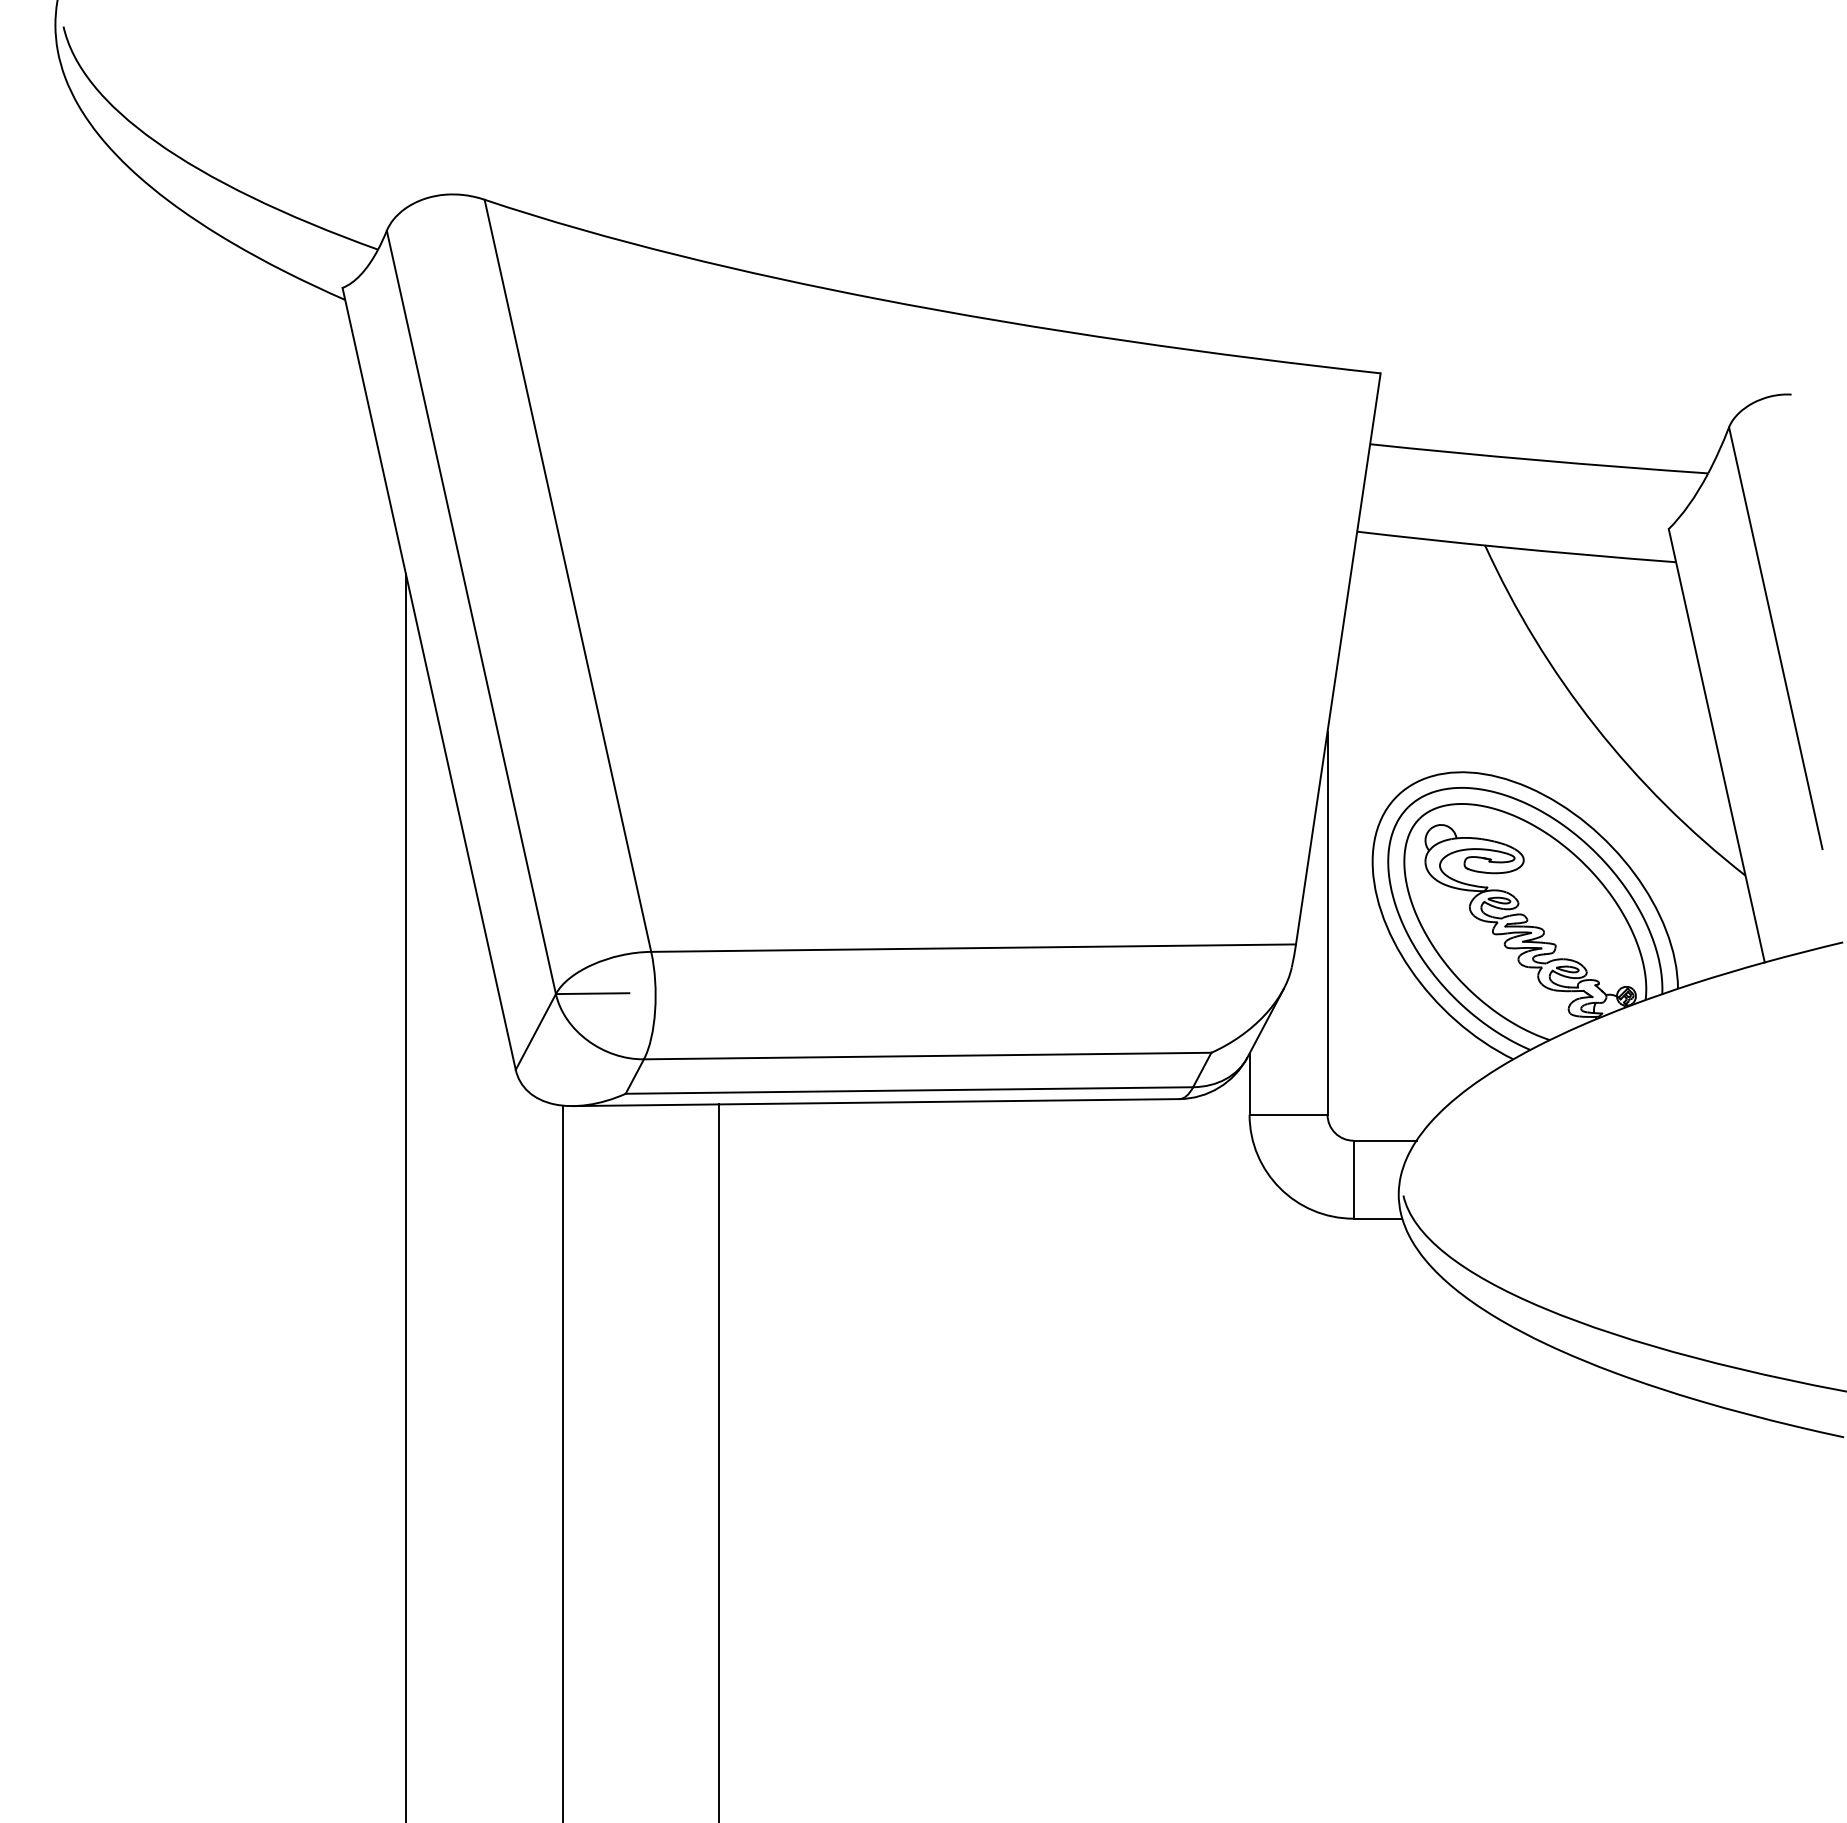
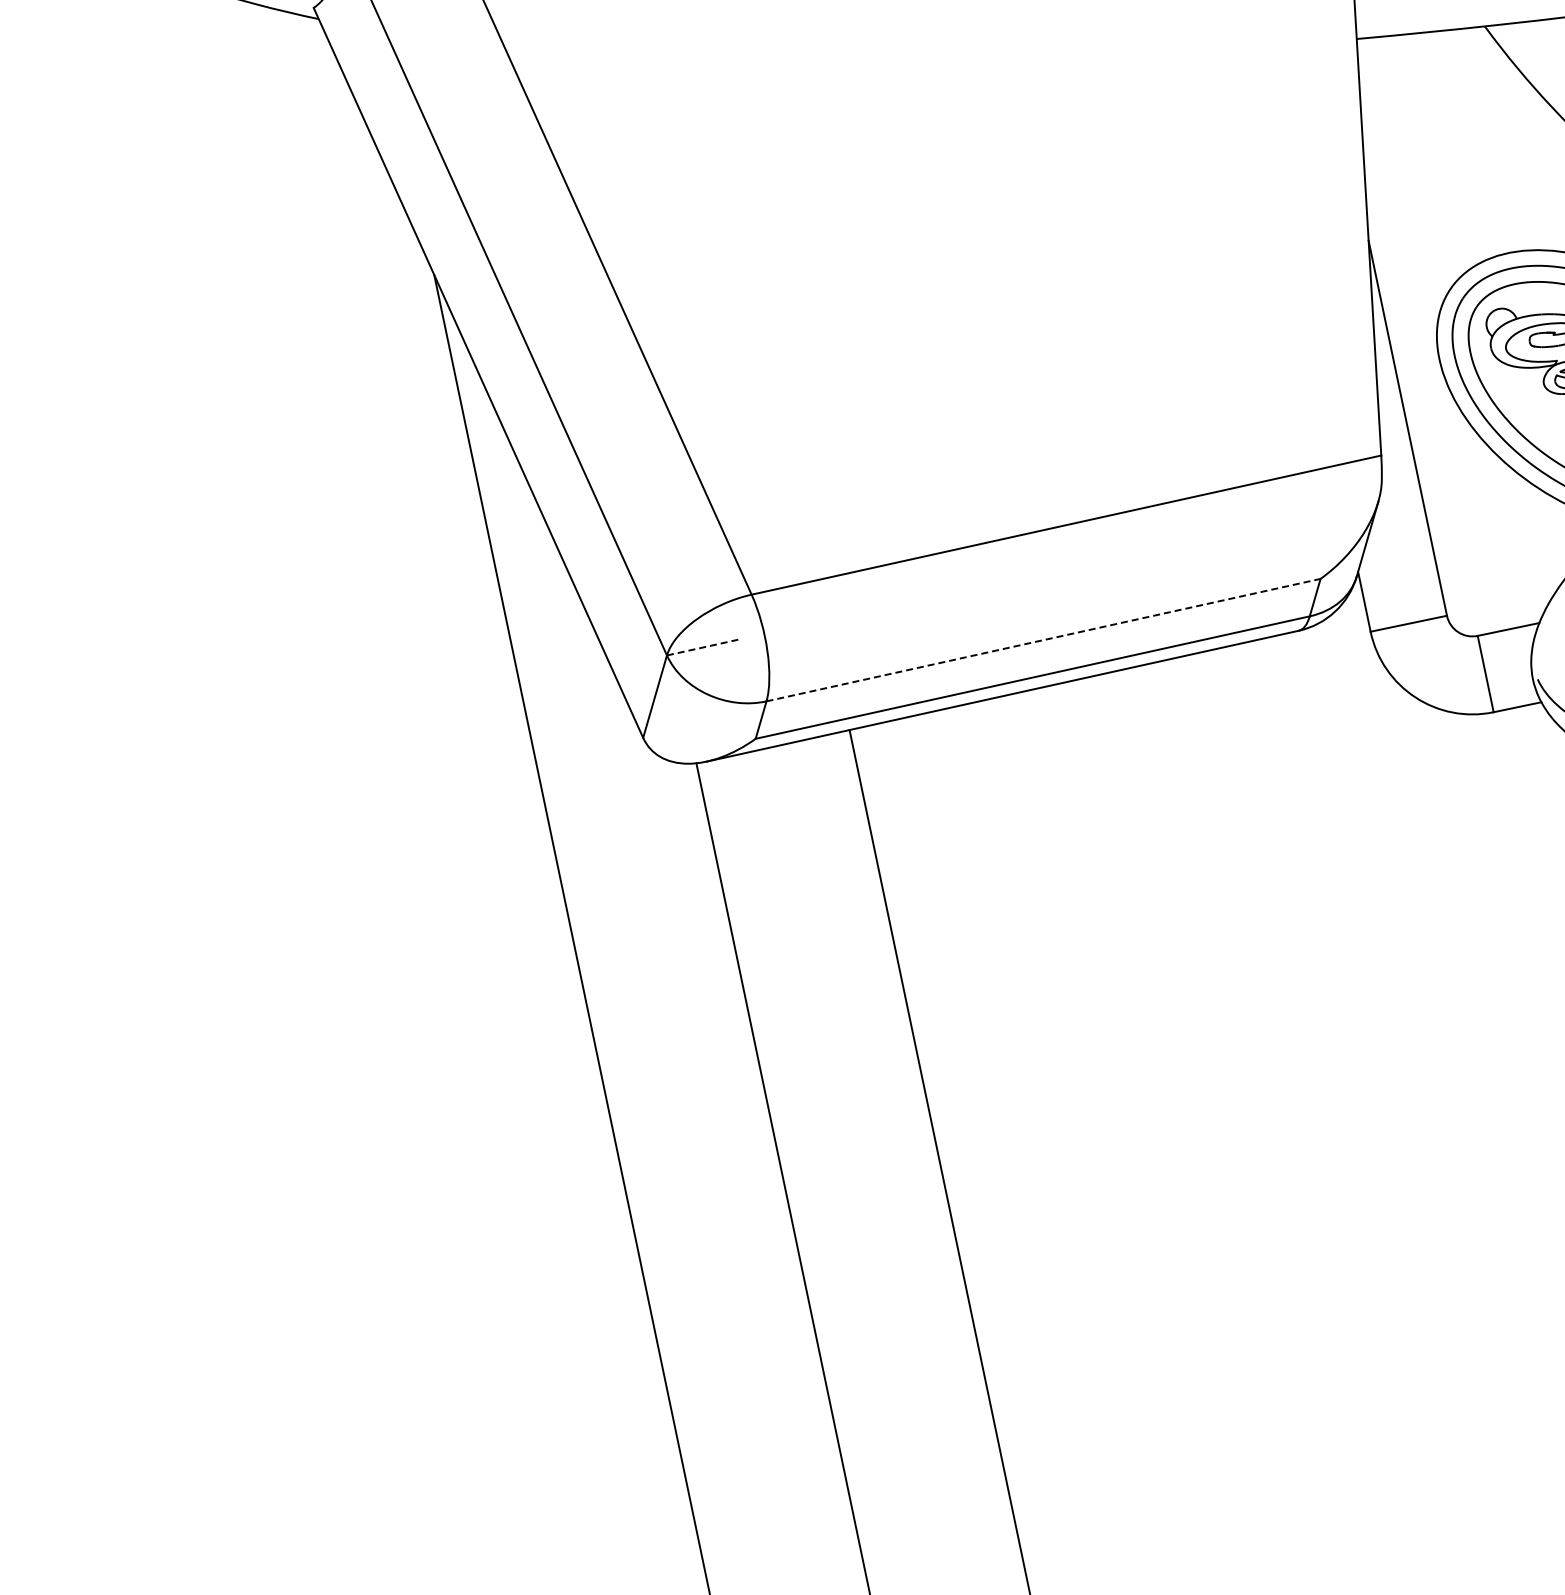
line: (592, 993) -> (702, 647), solid -> dashed
line: (927, 1056) -> (1043, 640), solid -> dashed

